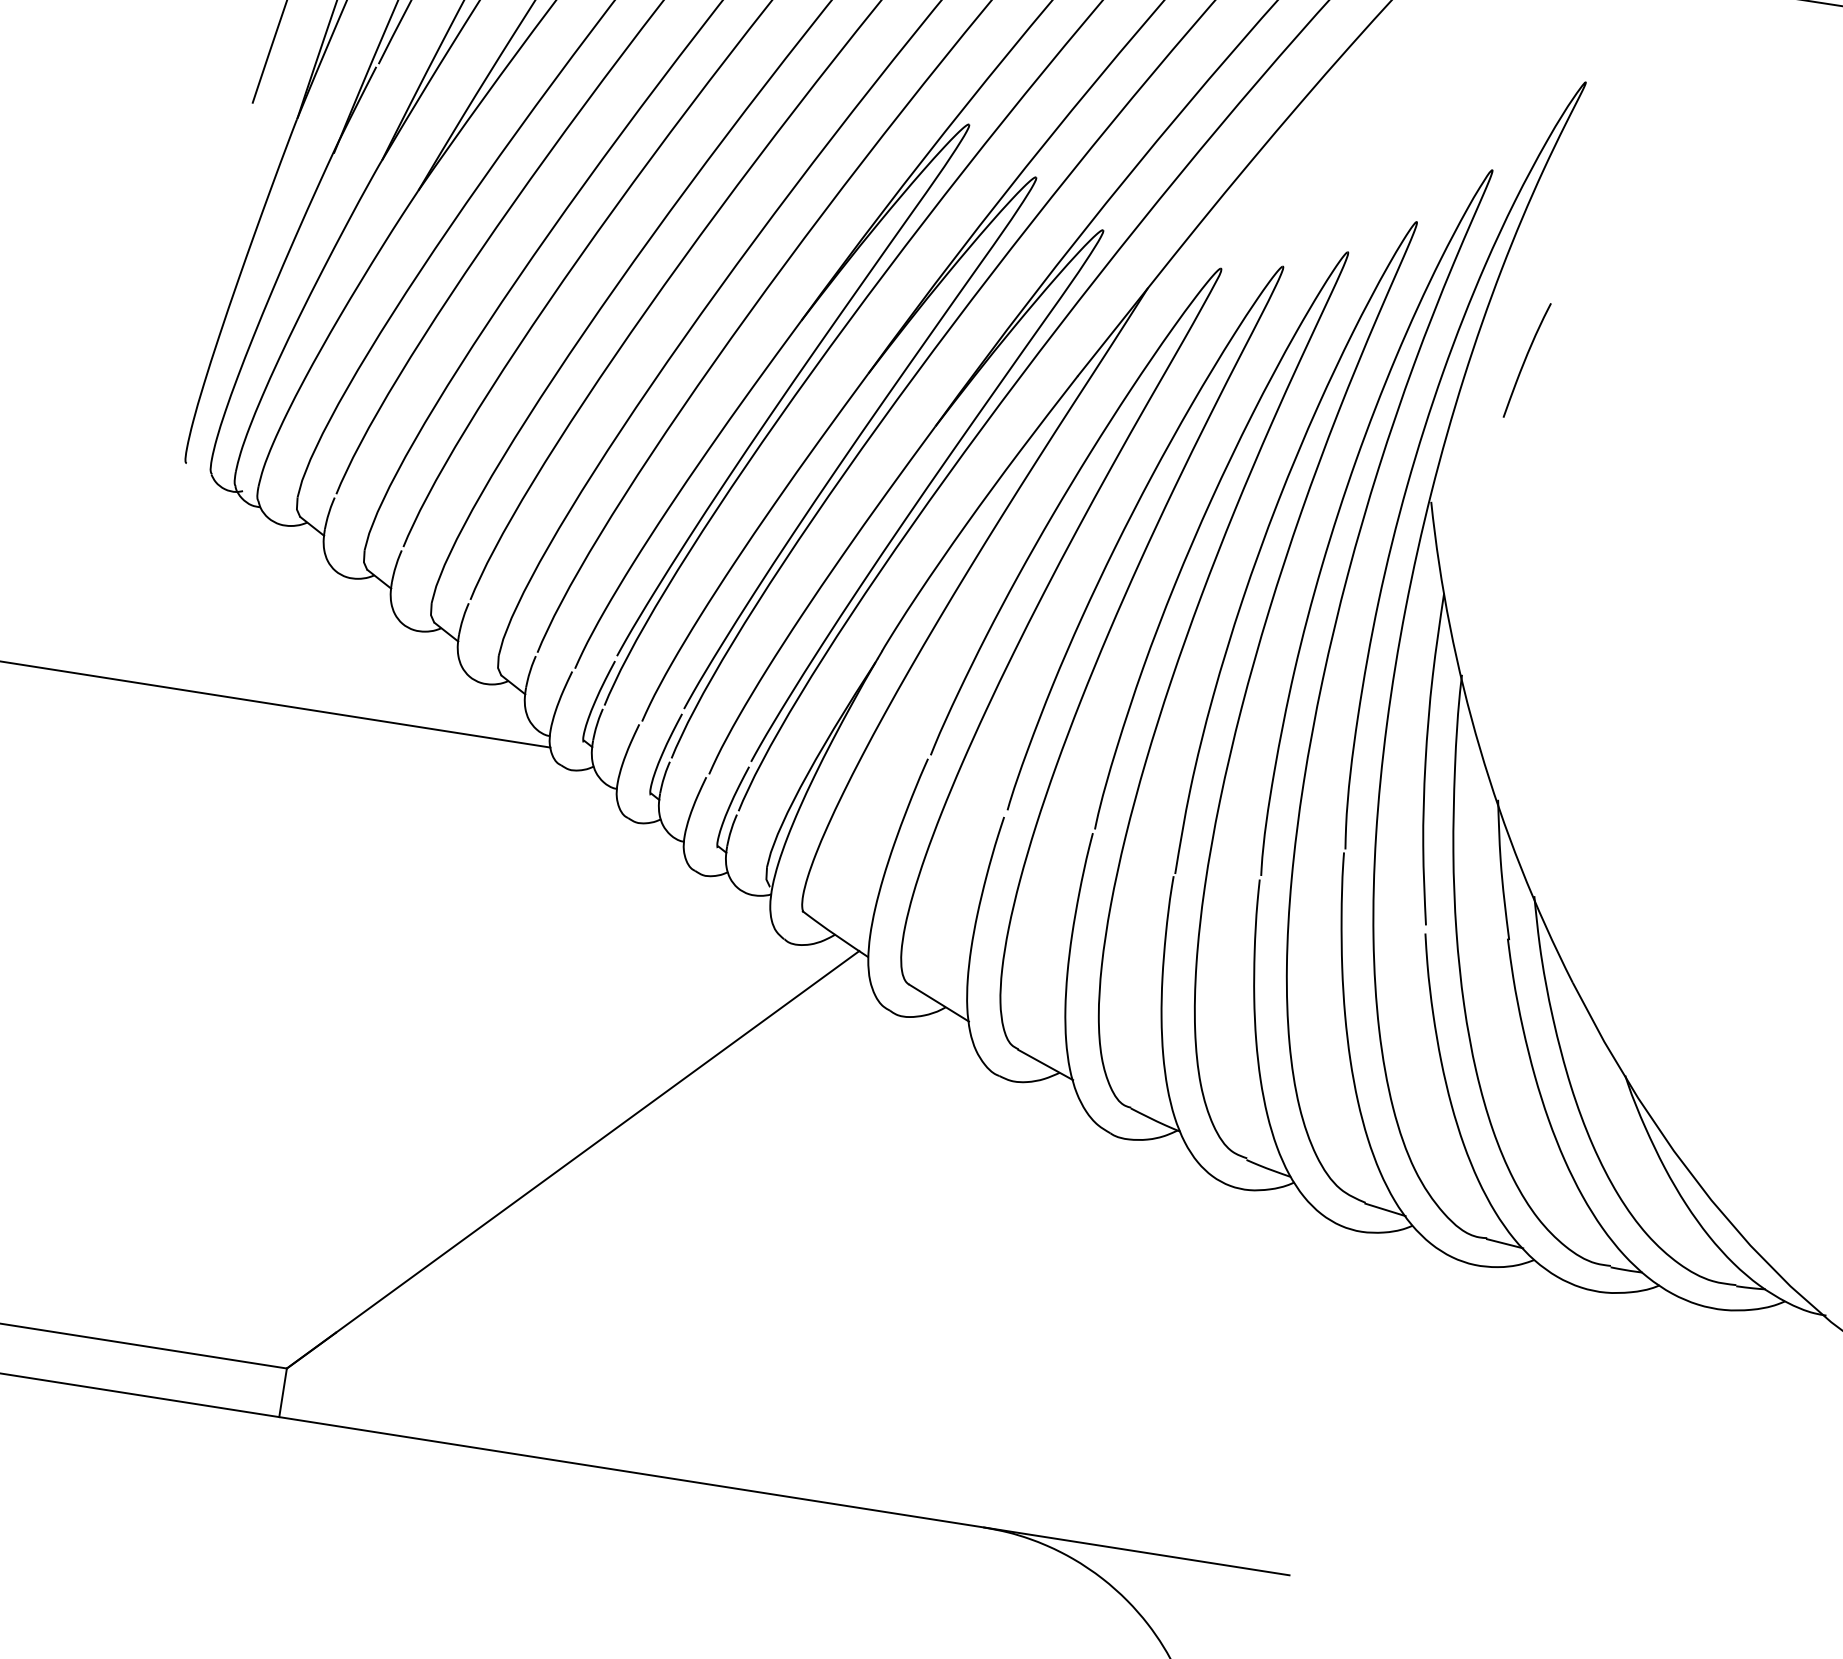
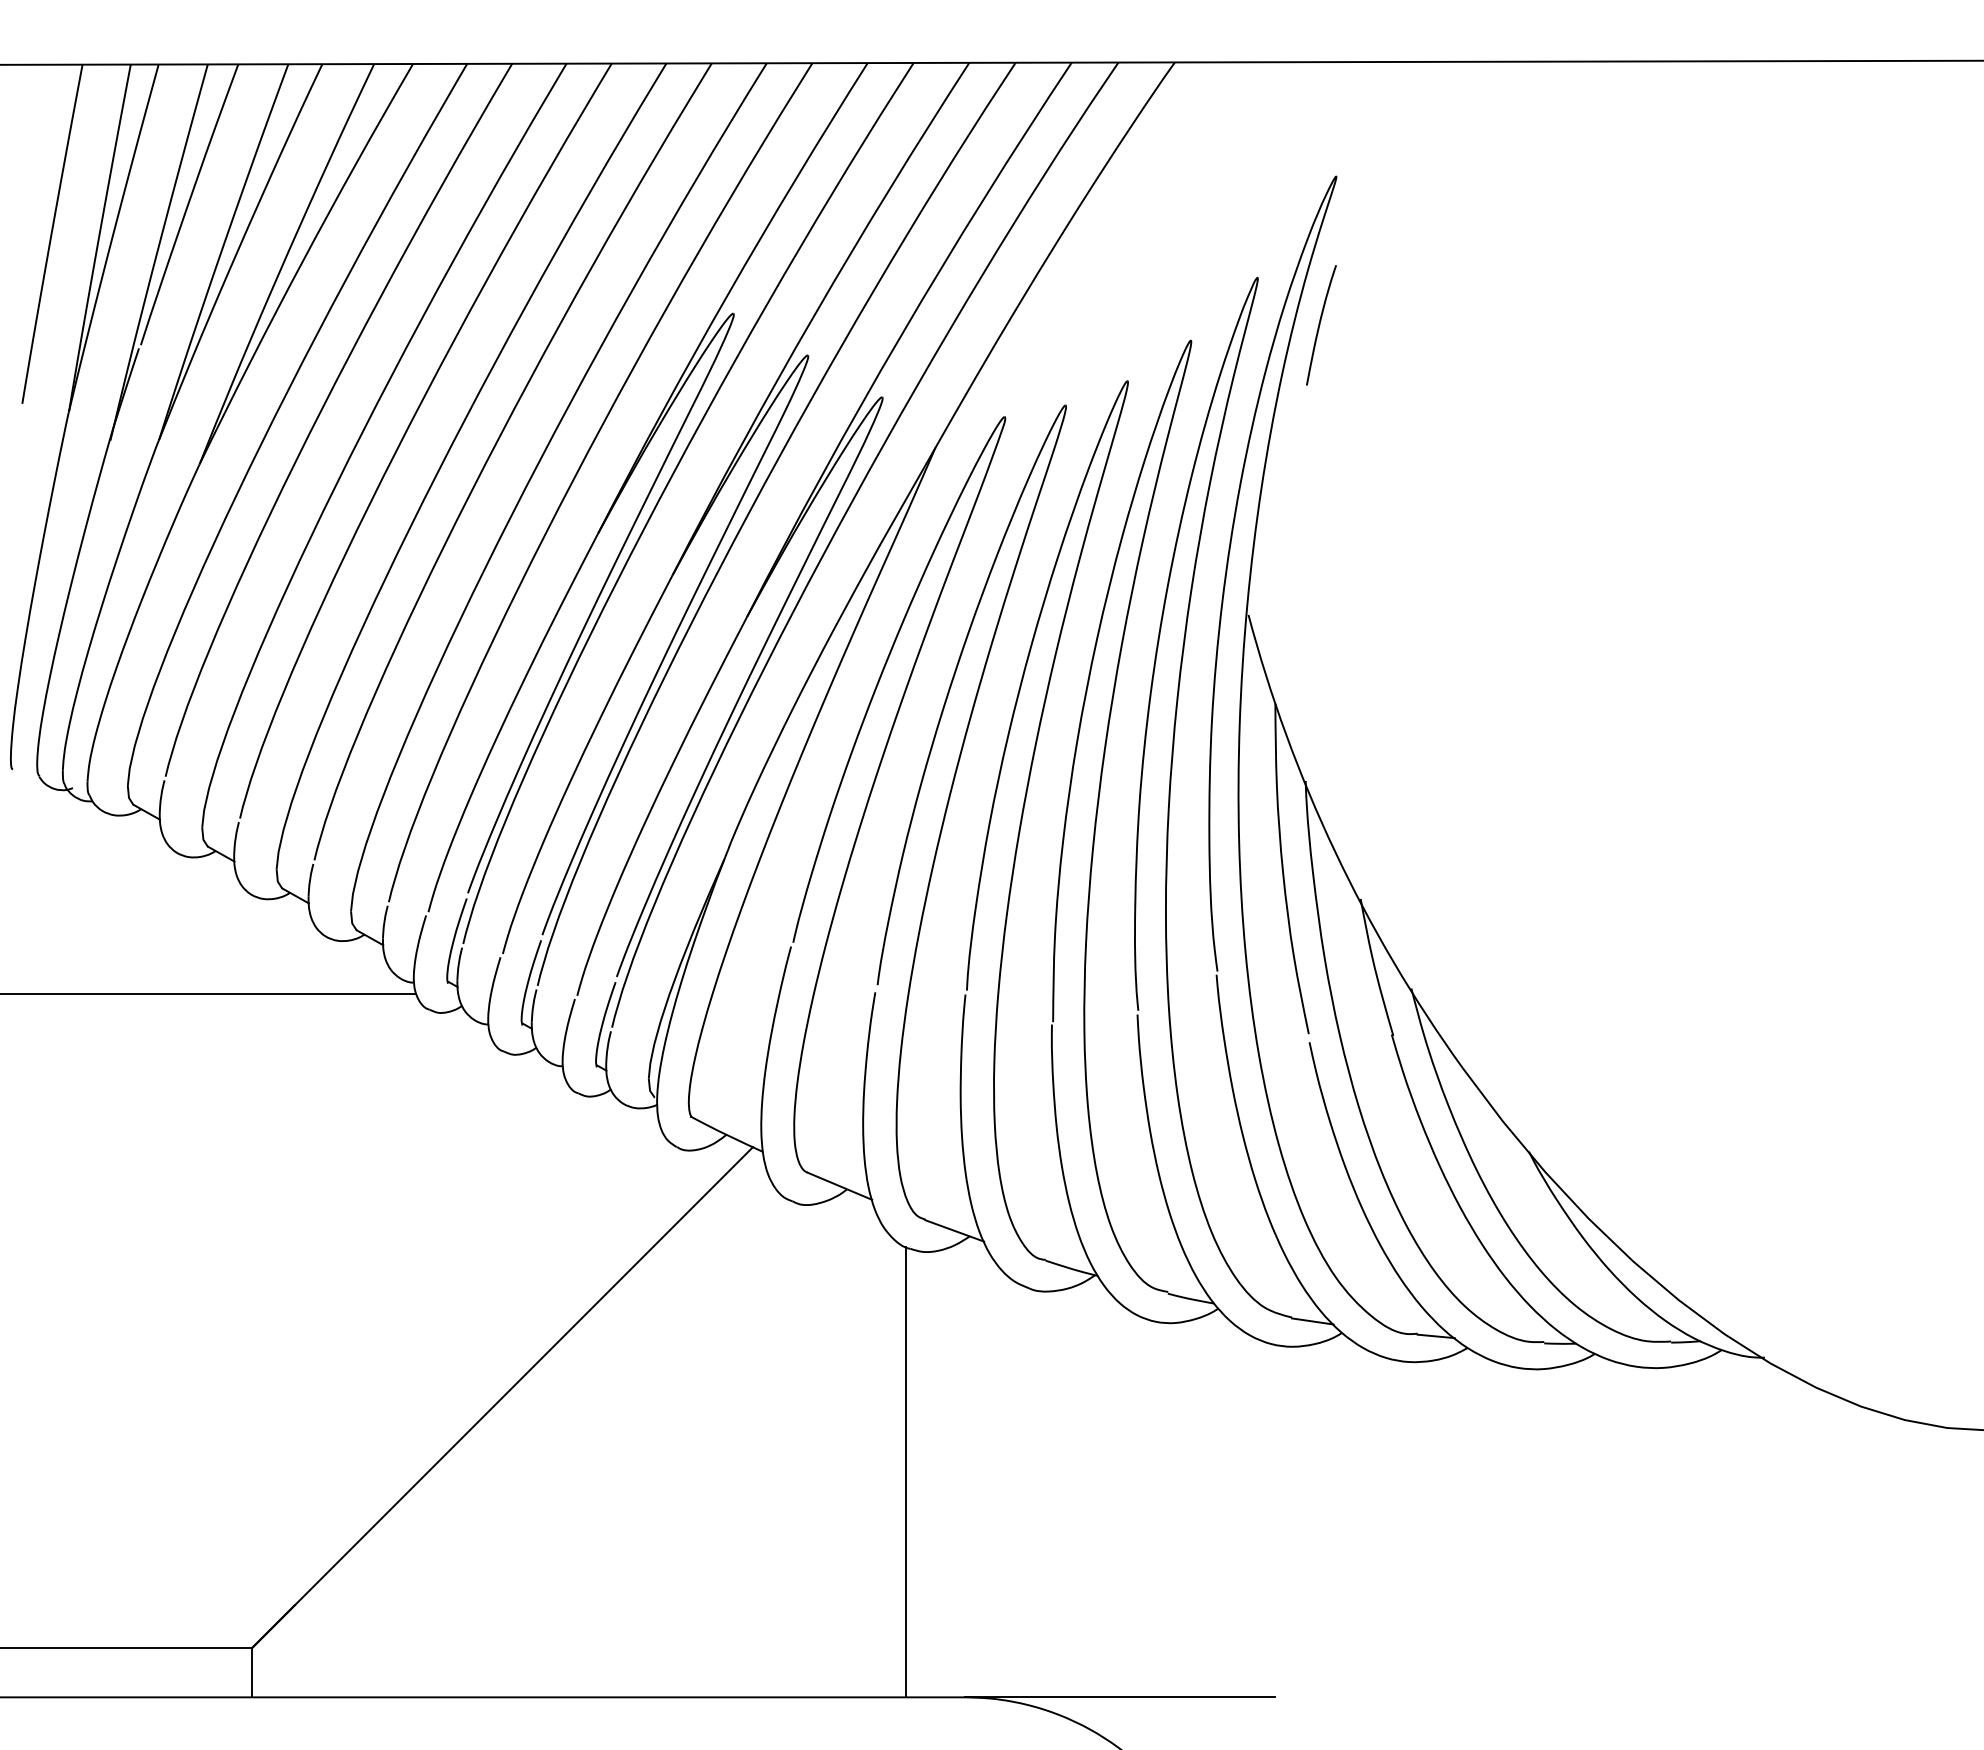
curve: (1526, 360) -> (1320, 325), moved
line: (960, 1296) -> (906, 1472), added

